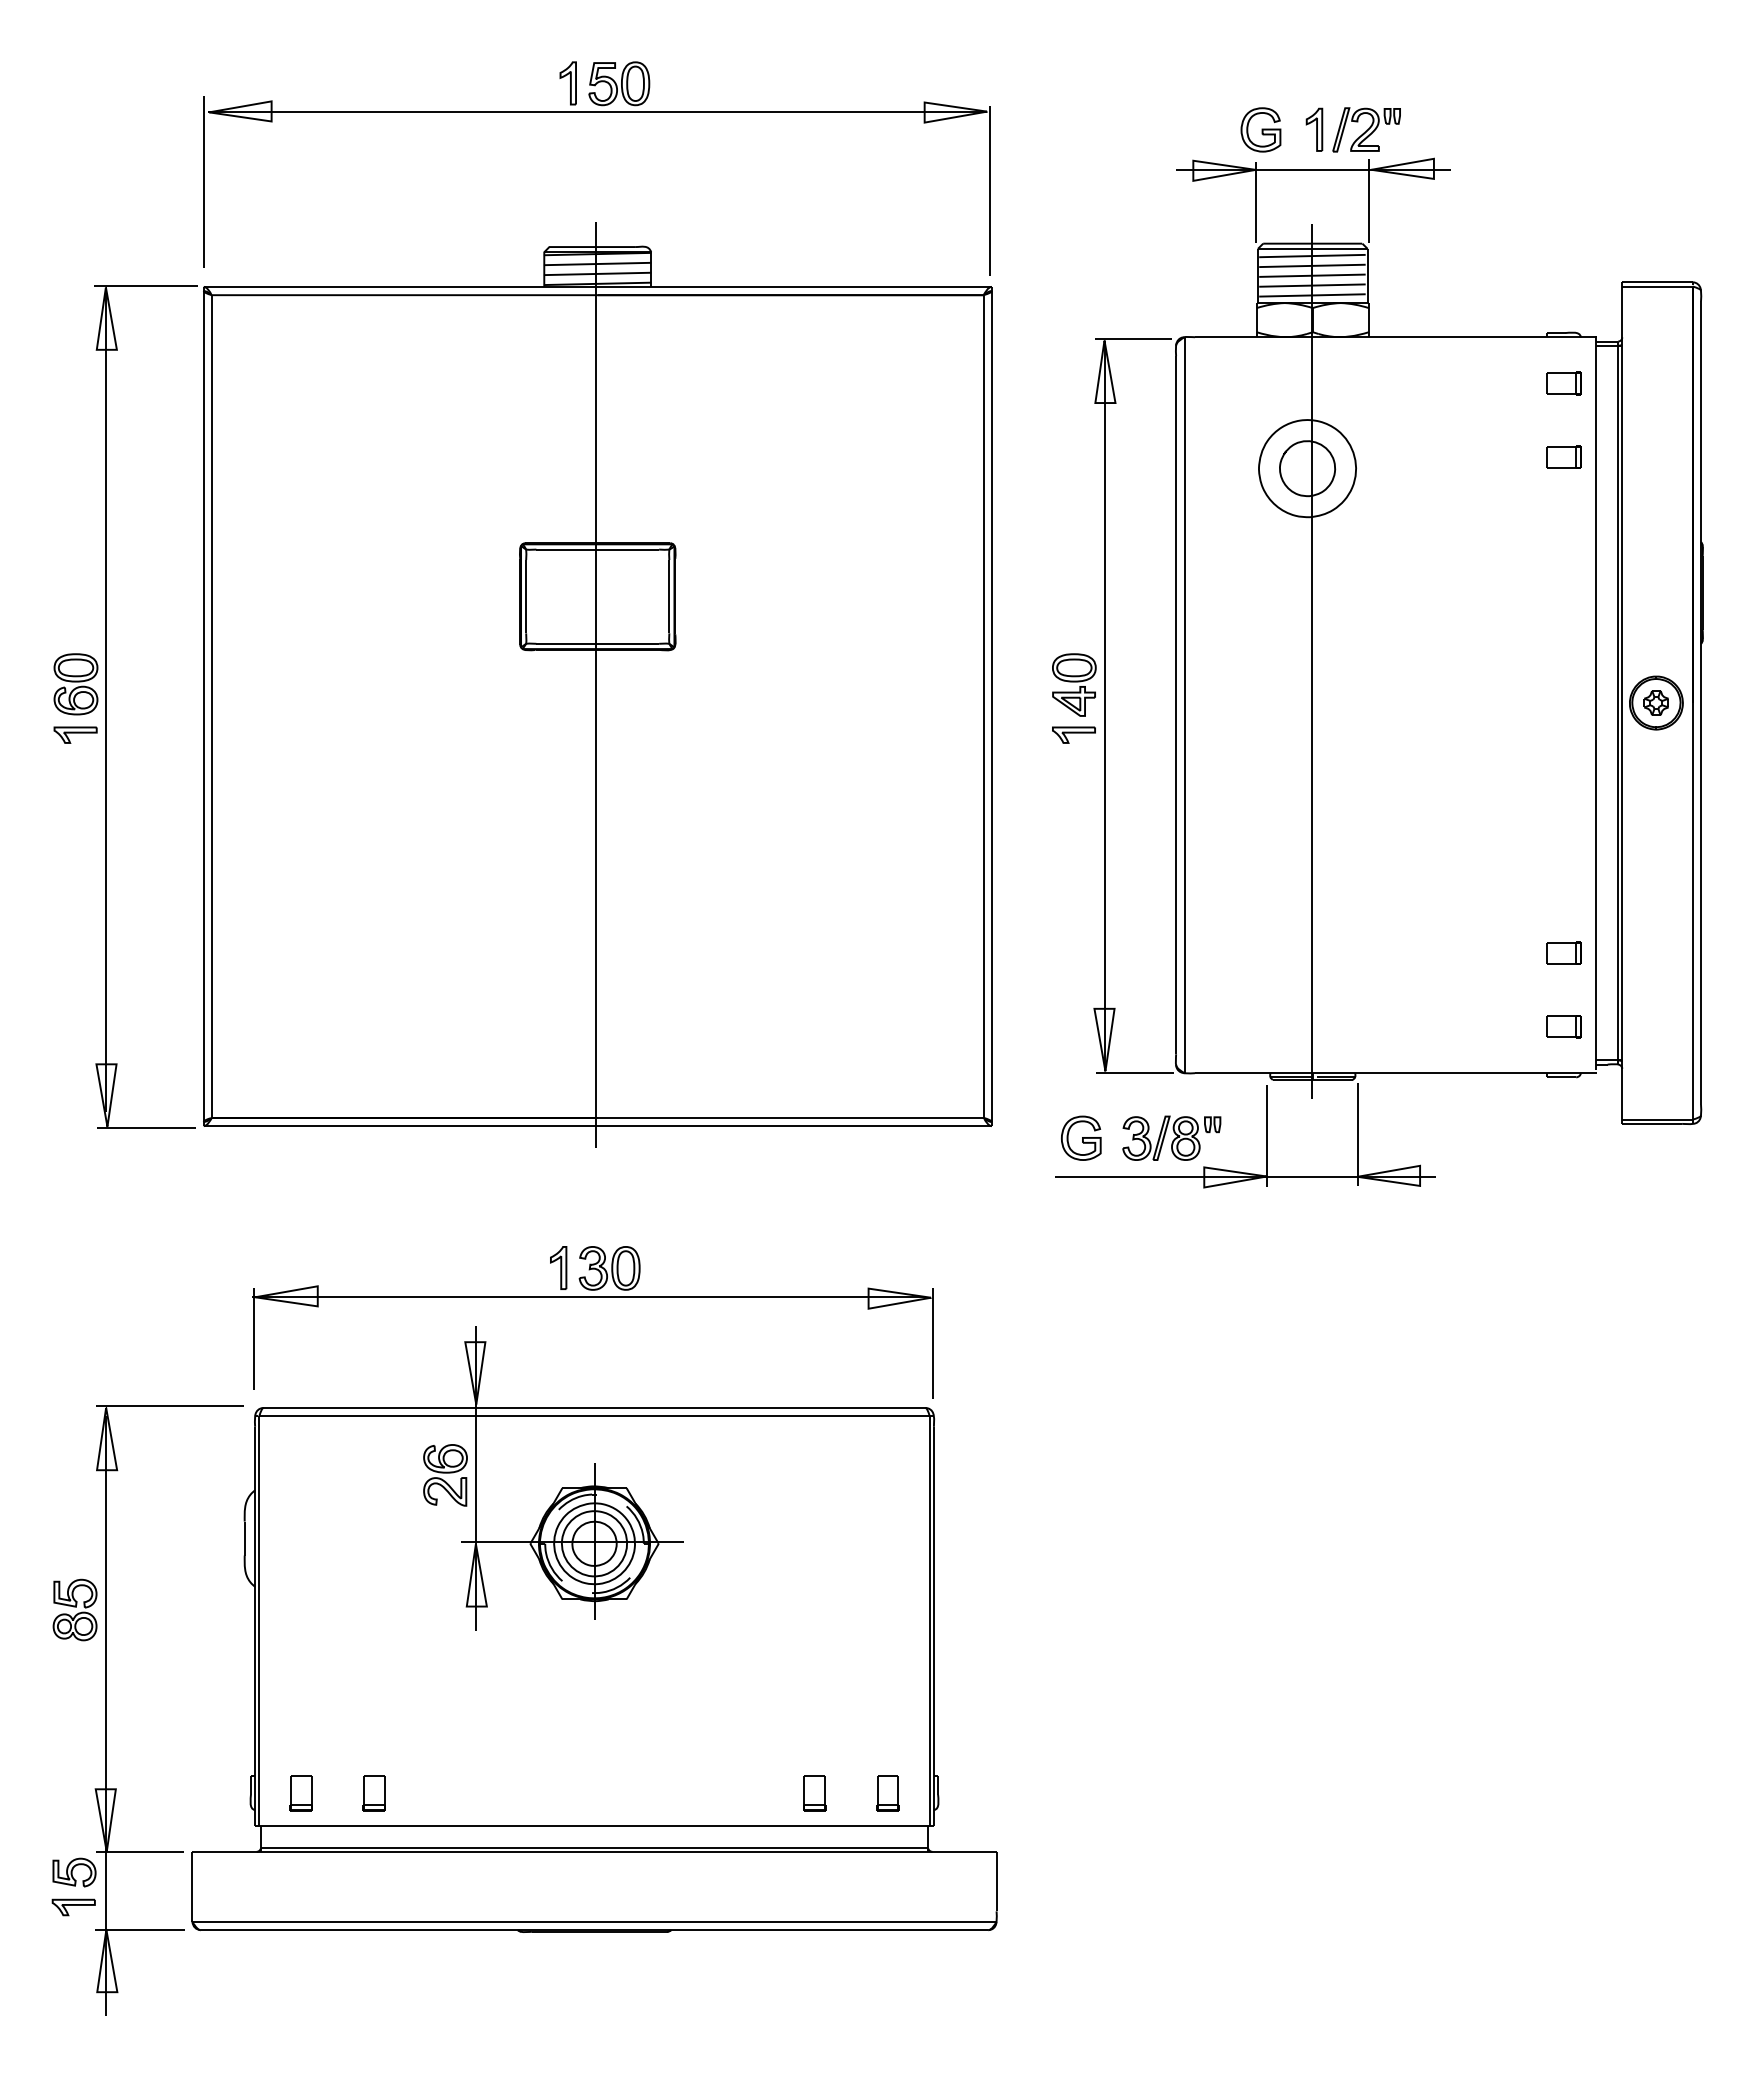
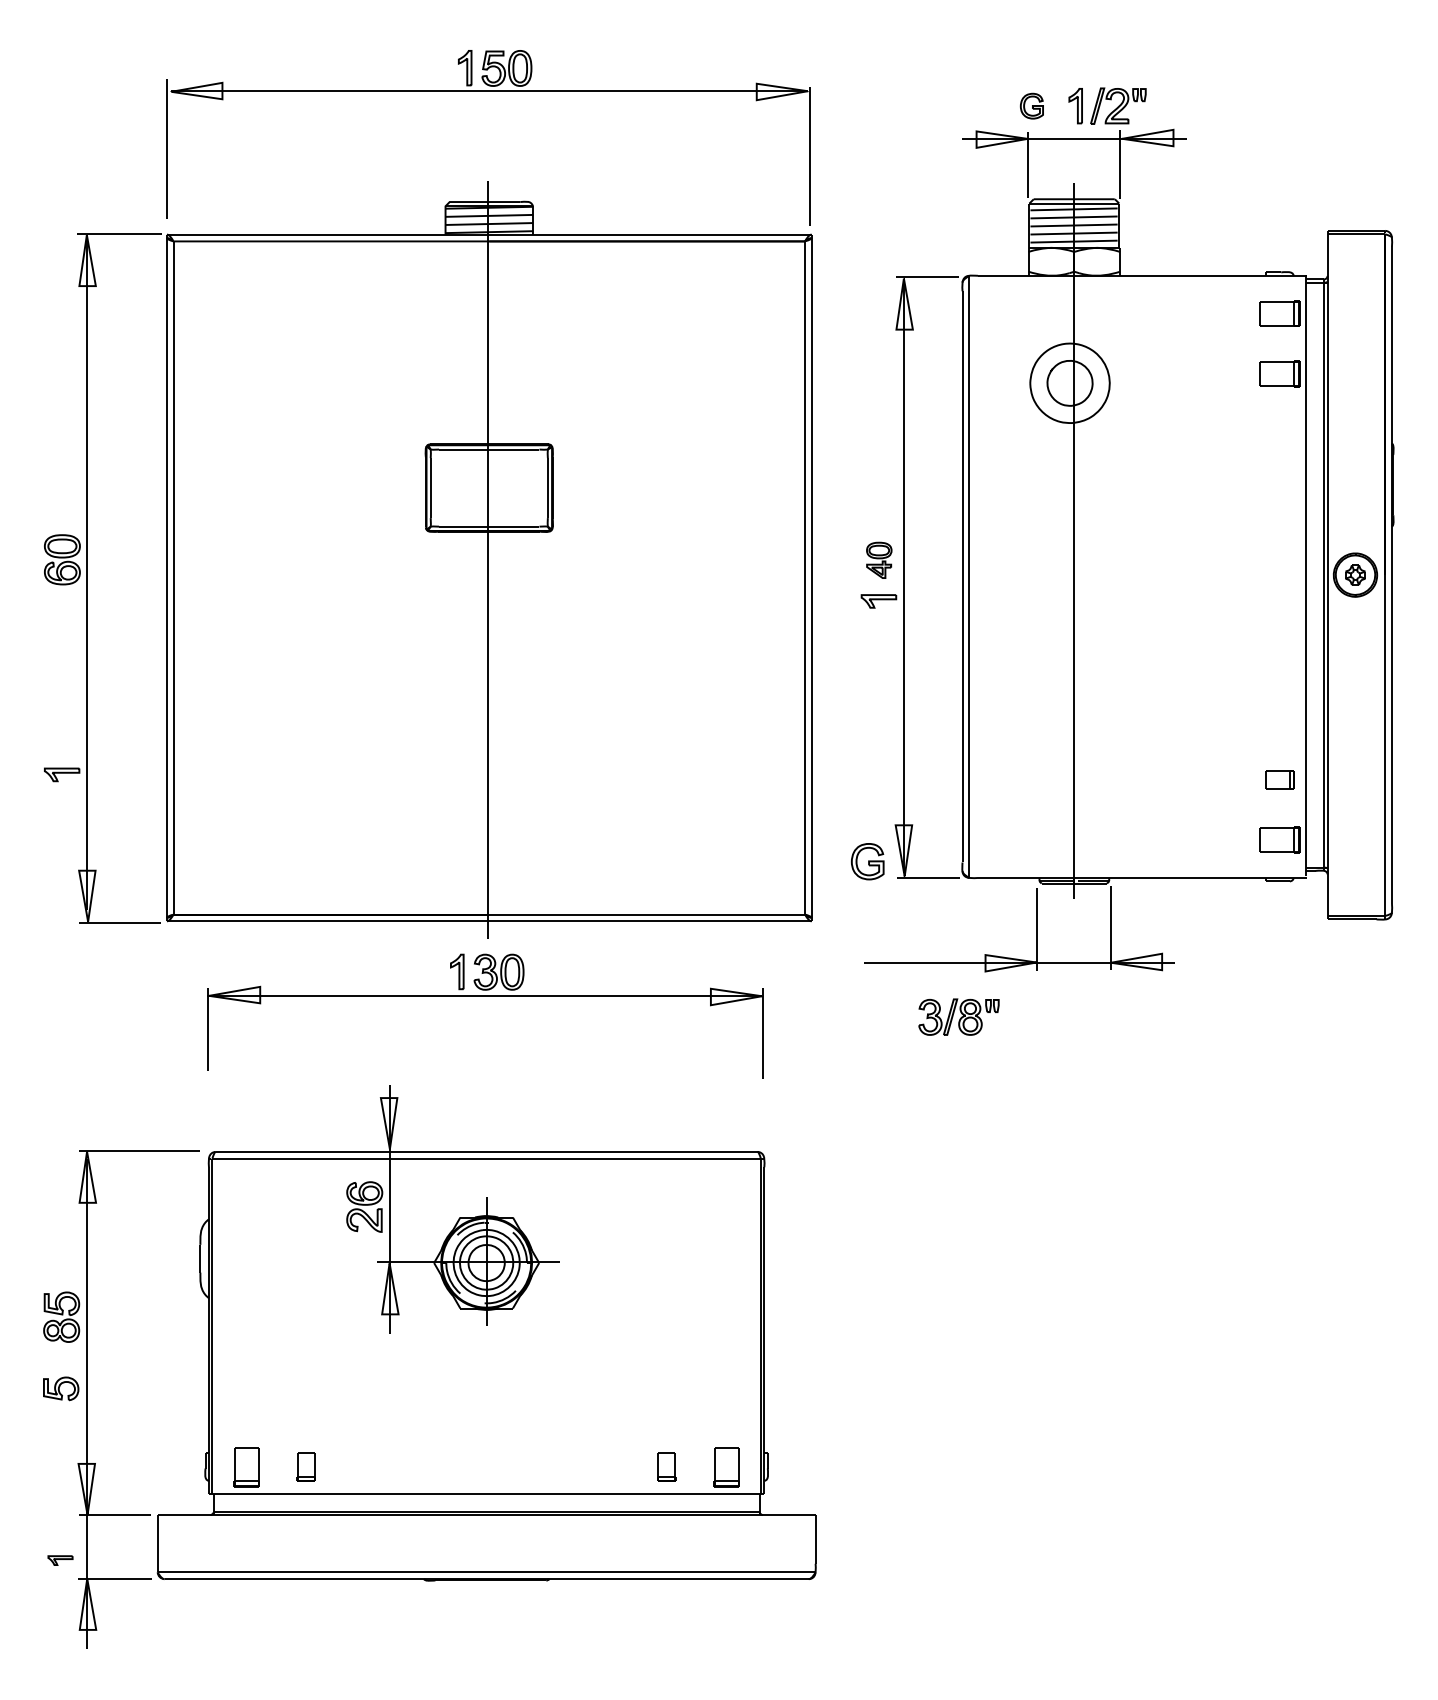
part: (1260, 129) -> (1031, 105), size x0.7
part: (1563, 383) -> (1279, 313), size x1.4
part: (1563, 456) -> (1279, 373), size x1.4
part: (1074, 684) -> (879, 559), size x0.7
part: (75, 734) -> (61, 774), moved
part: (1563, 1026) -> (1279, 839), size x1.4
part: (1081, 1137) -> (867, 861), moved
part: (1171, 1137) -> (958, 1016), moved
part: (592, 1297) -> (484, 996), moved
part: (300, 1793) -> (246, 1467), size x1.4
part: (887, 1793) -> (726, 1467), size x1.4
part: (74, 1872) -> (61, 1388), moved
part: (73, 1907) -> (60, 1560), size x0.7

